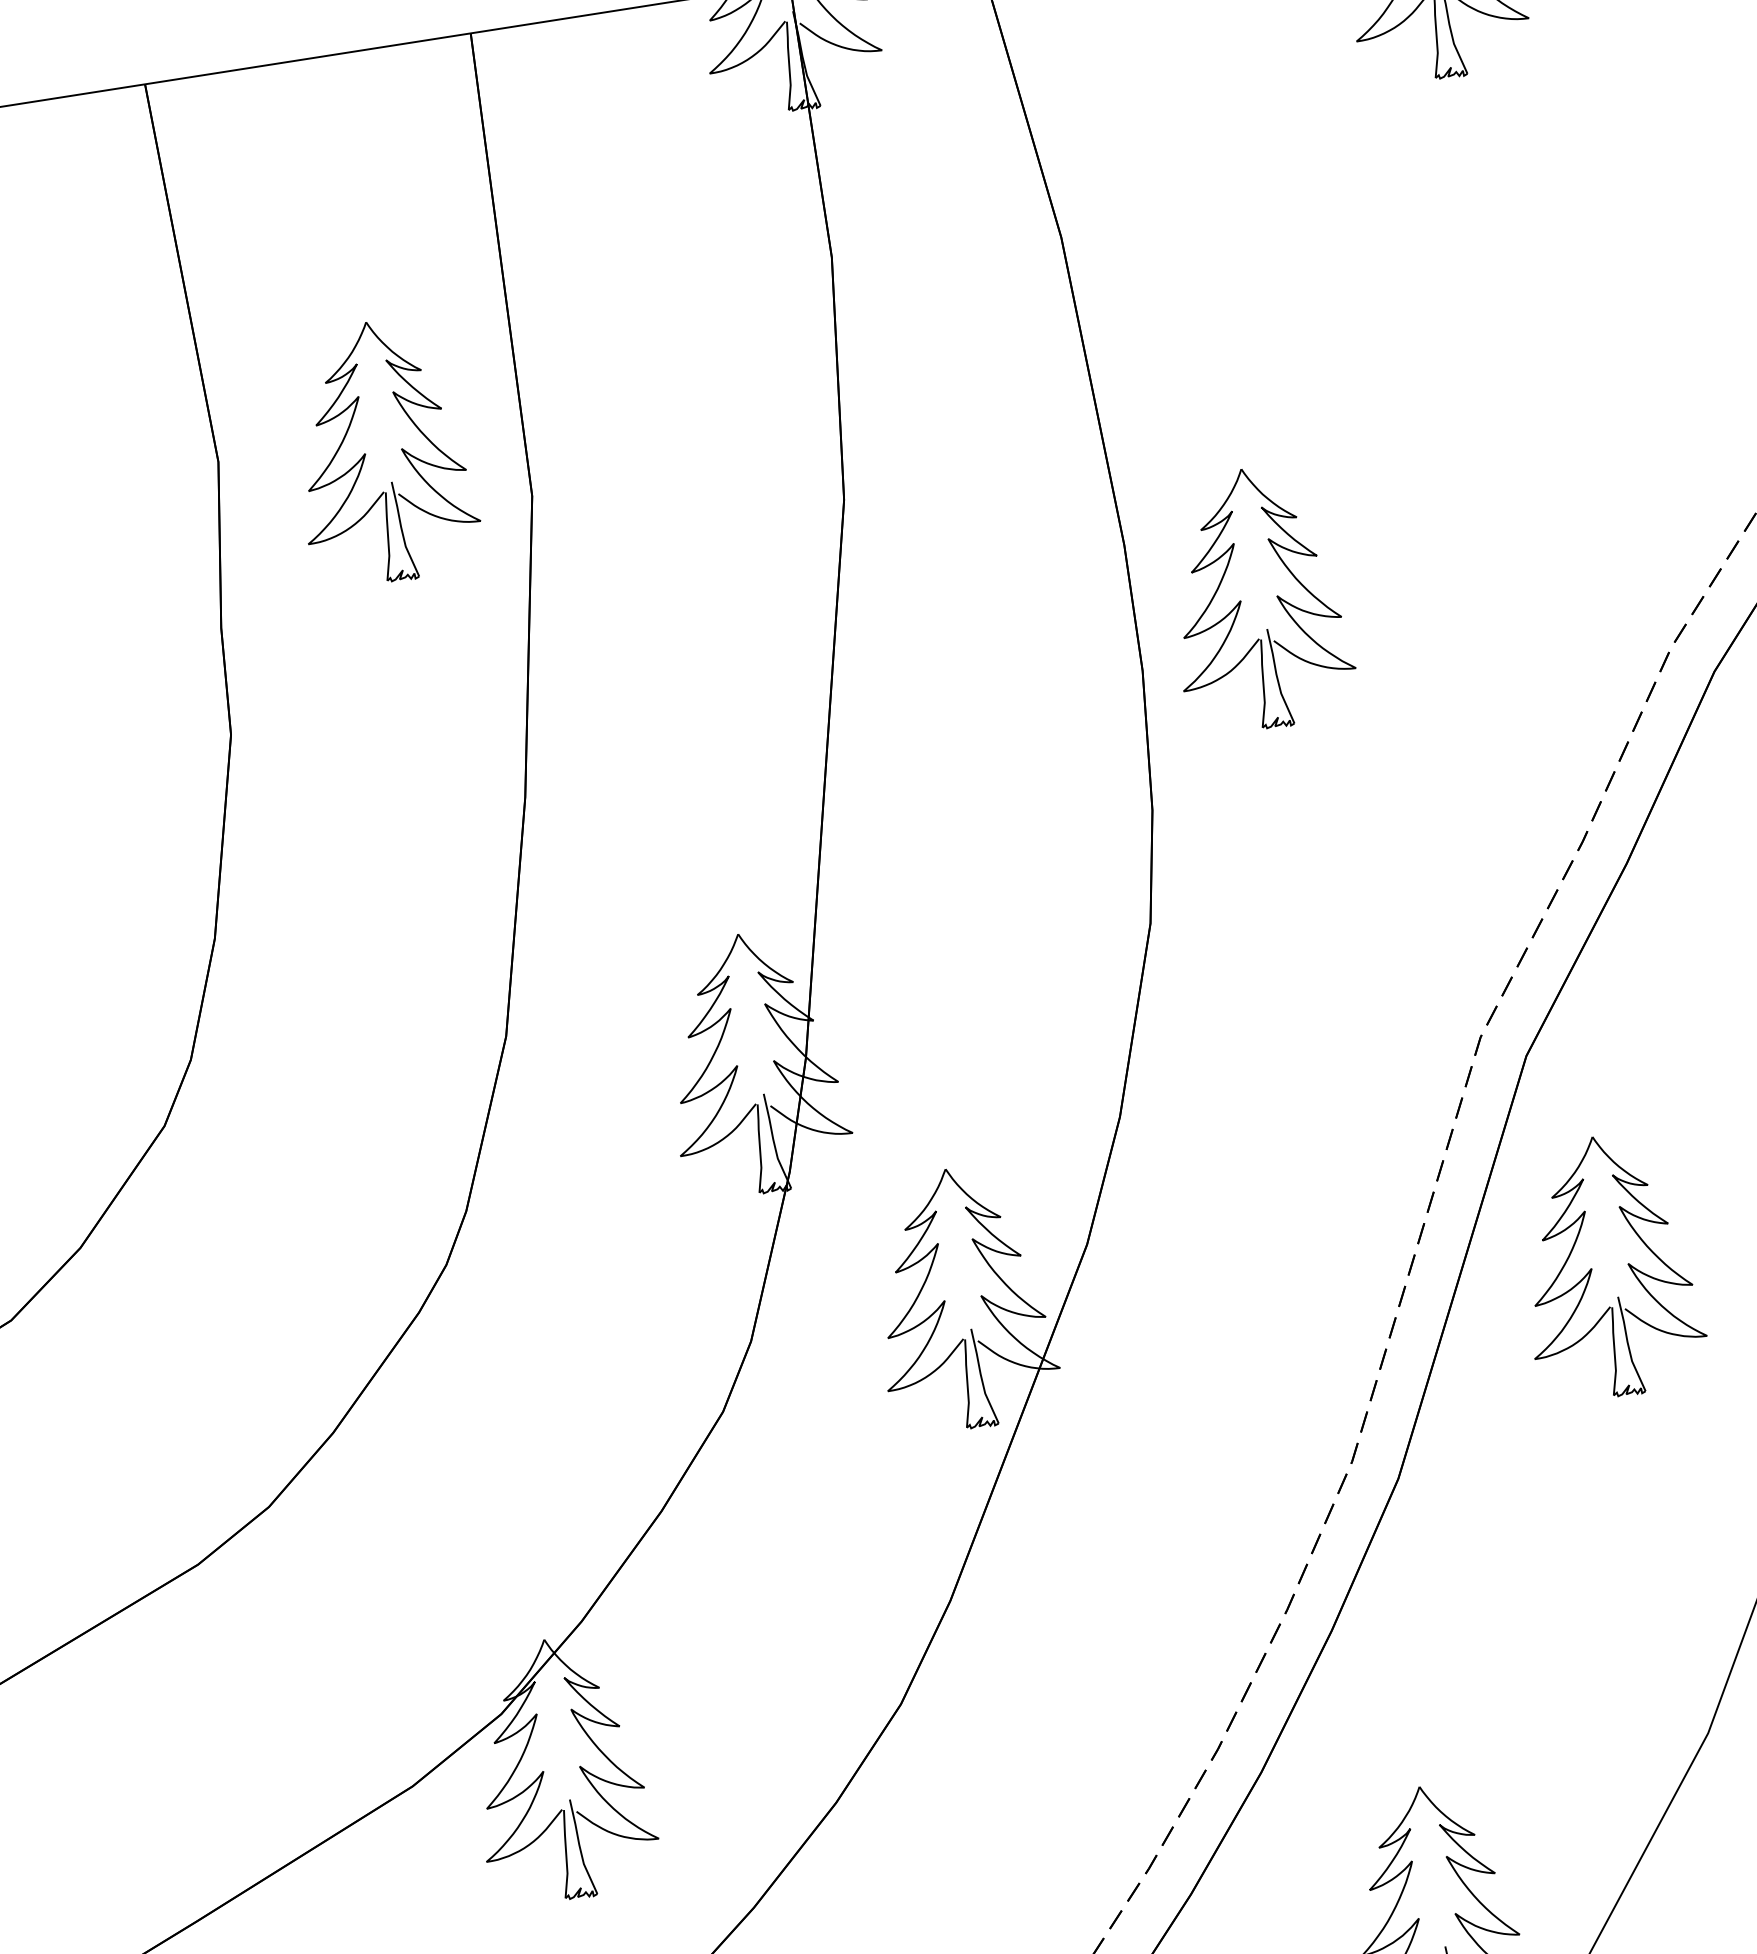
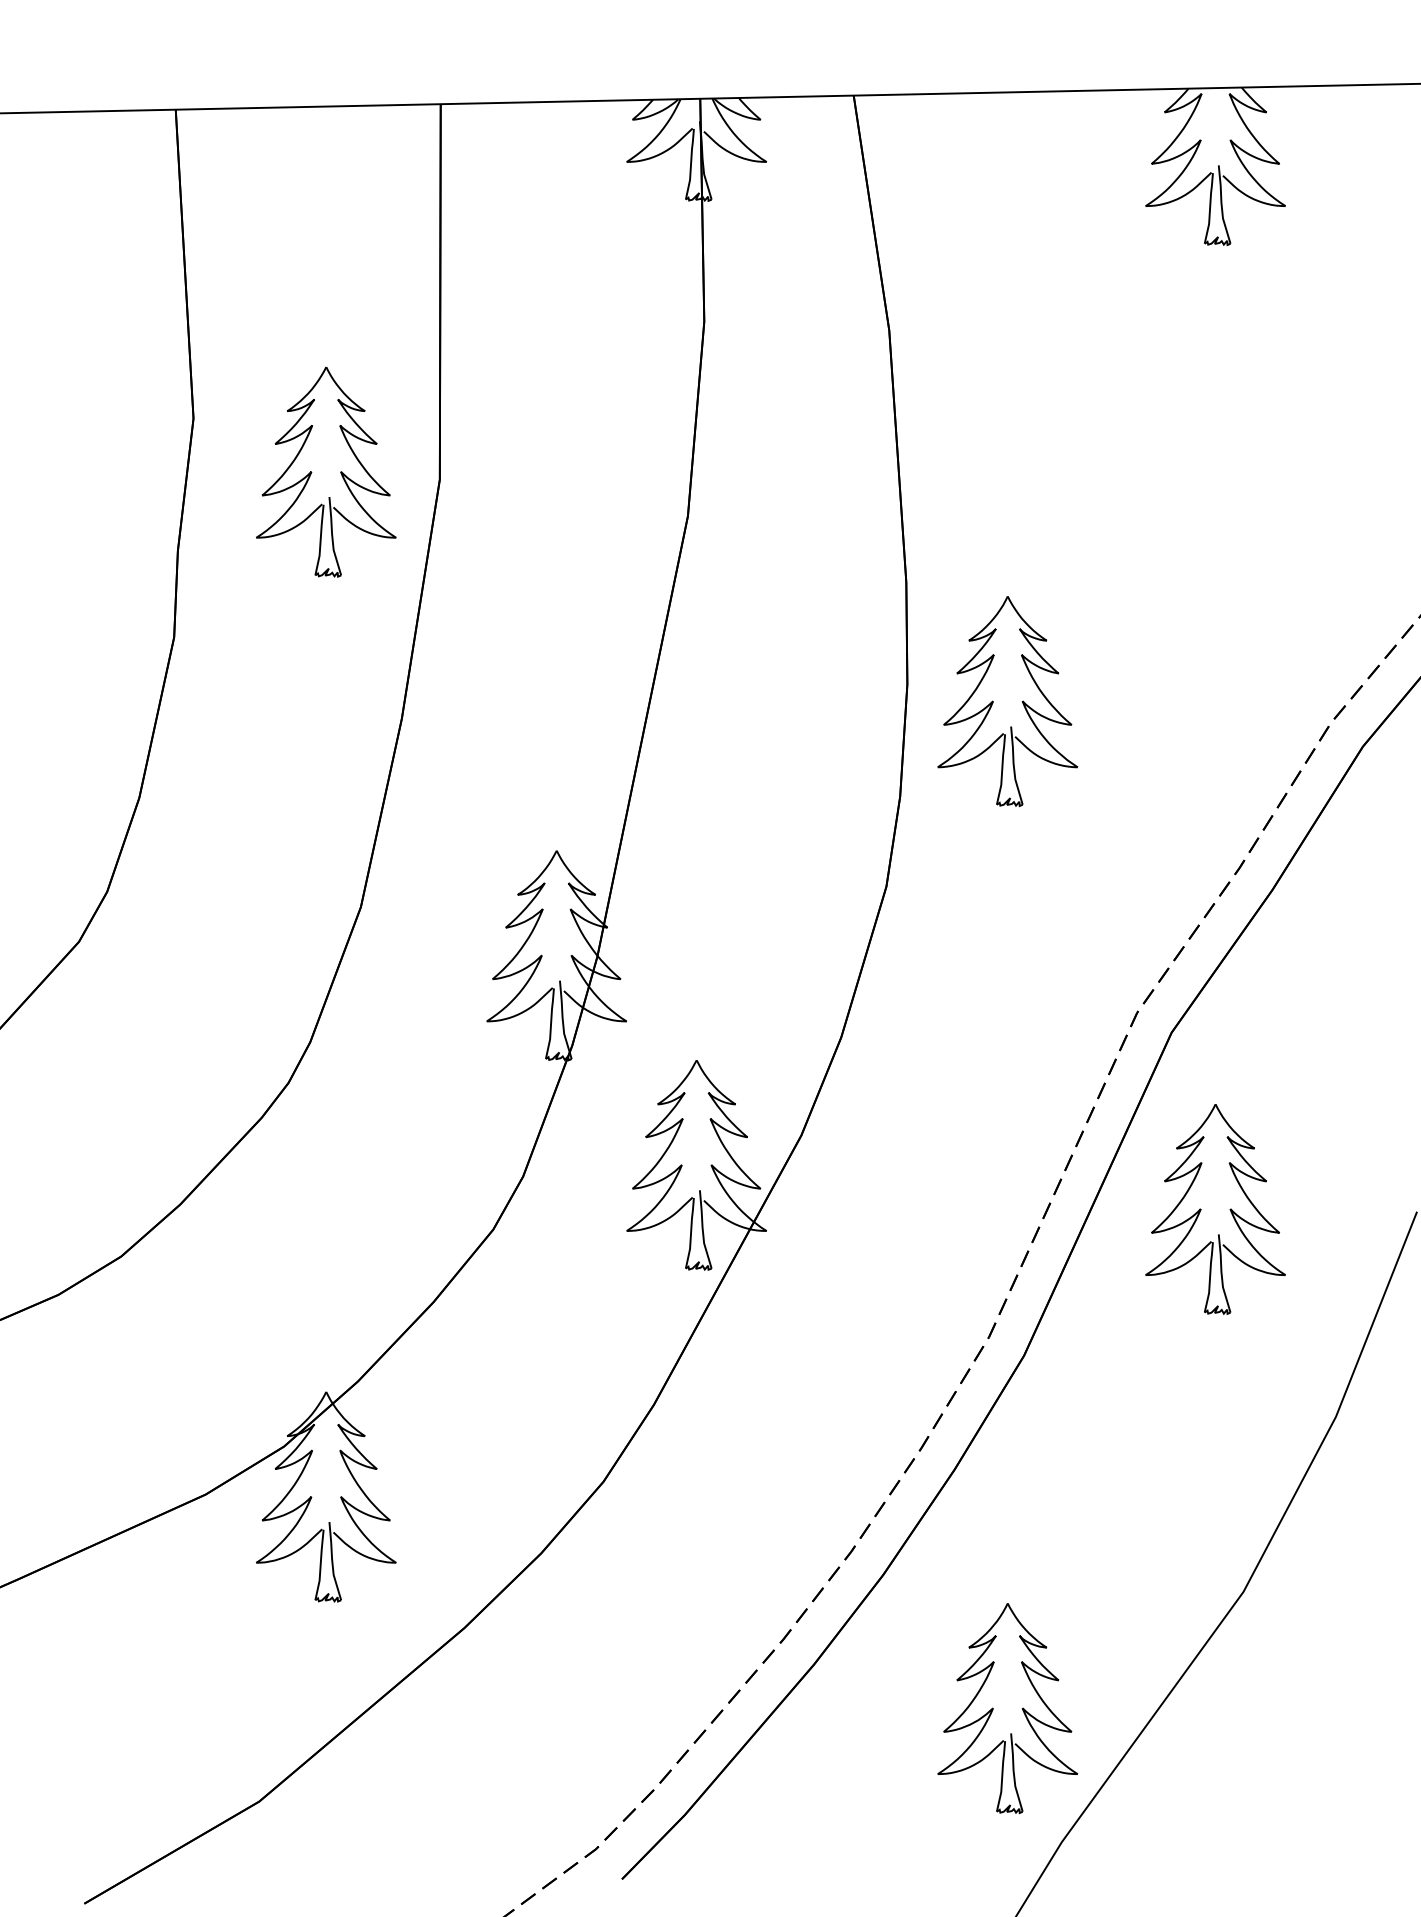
part: (401, 448) -> (340, 471), moved
part: (1241, 601) -> (993, 701), moved

